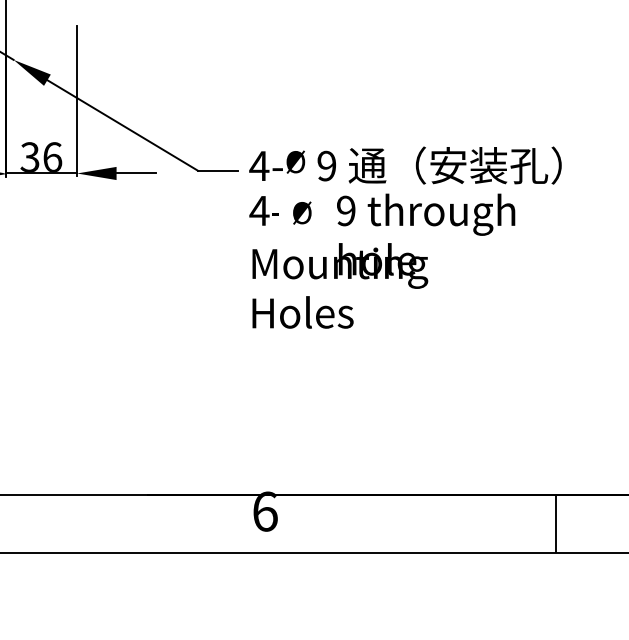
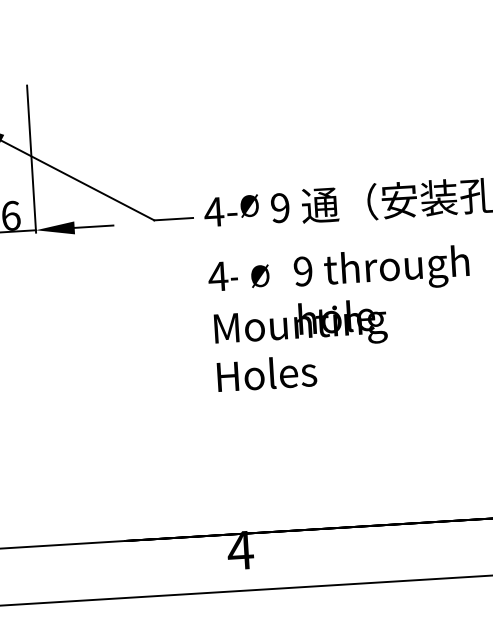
text: (382, 260) -> (341, 317), moved
text: (264, 511) -> (239, 550), 6 -> 4

